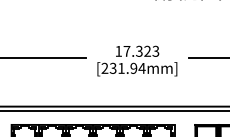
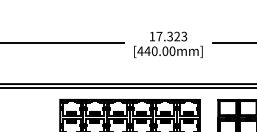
text: (123, 68) -> (156, 51), [231.94mm] -> [440.00mm]

